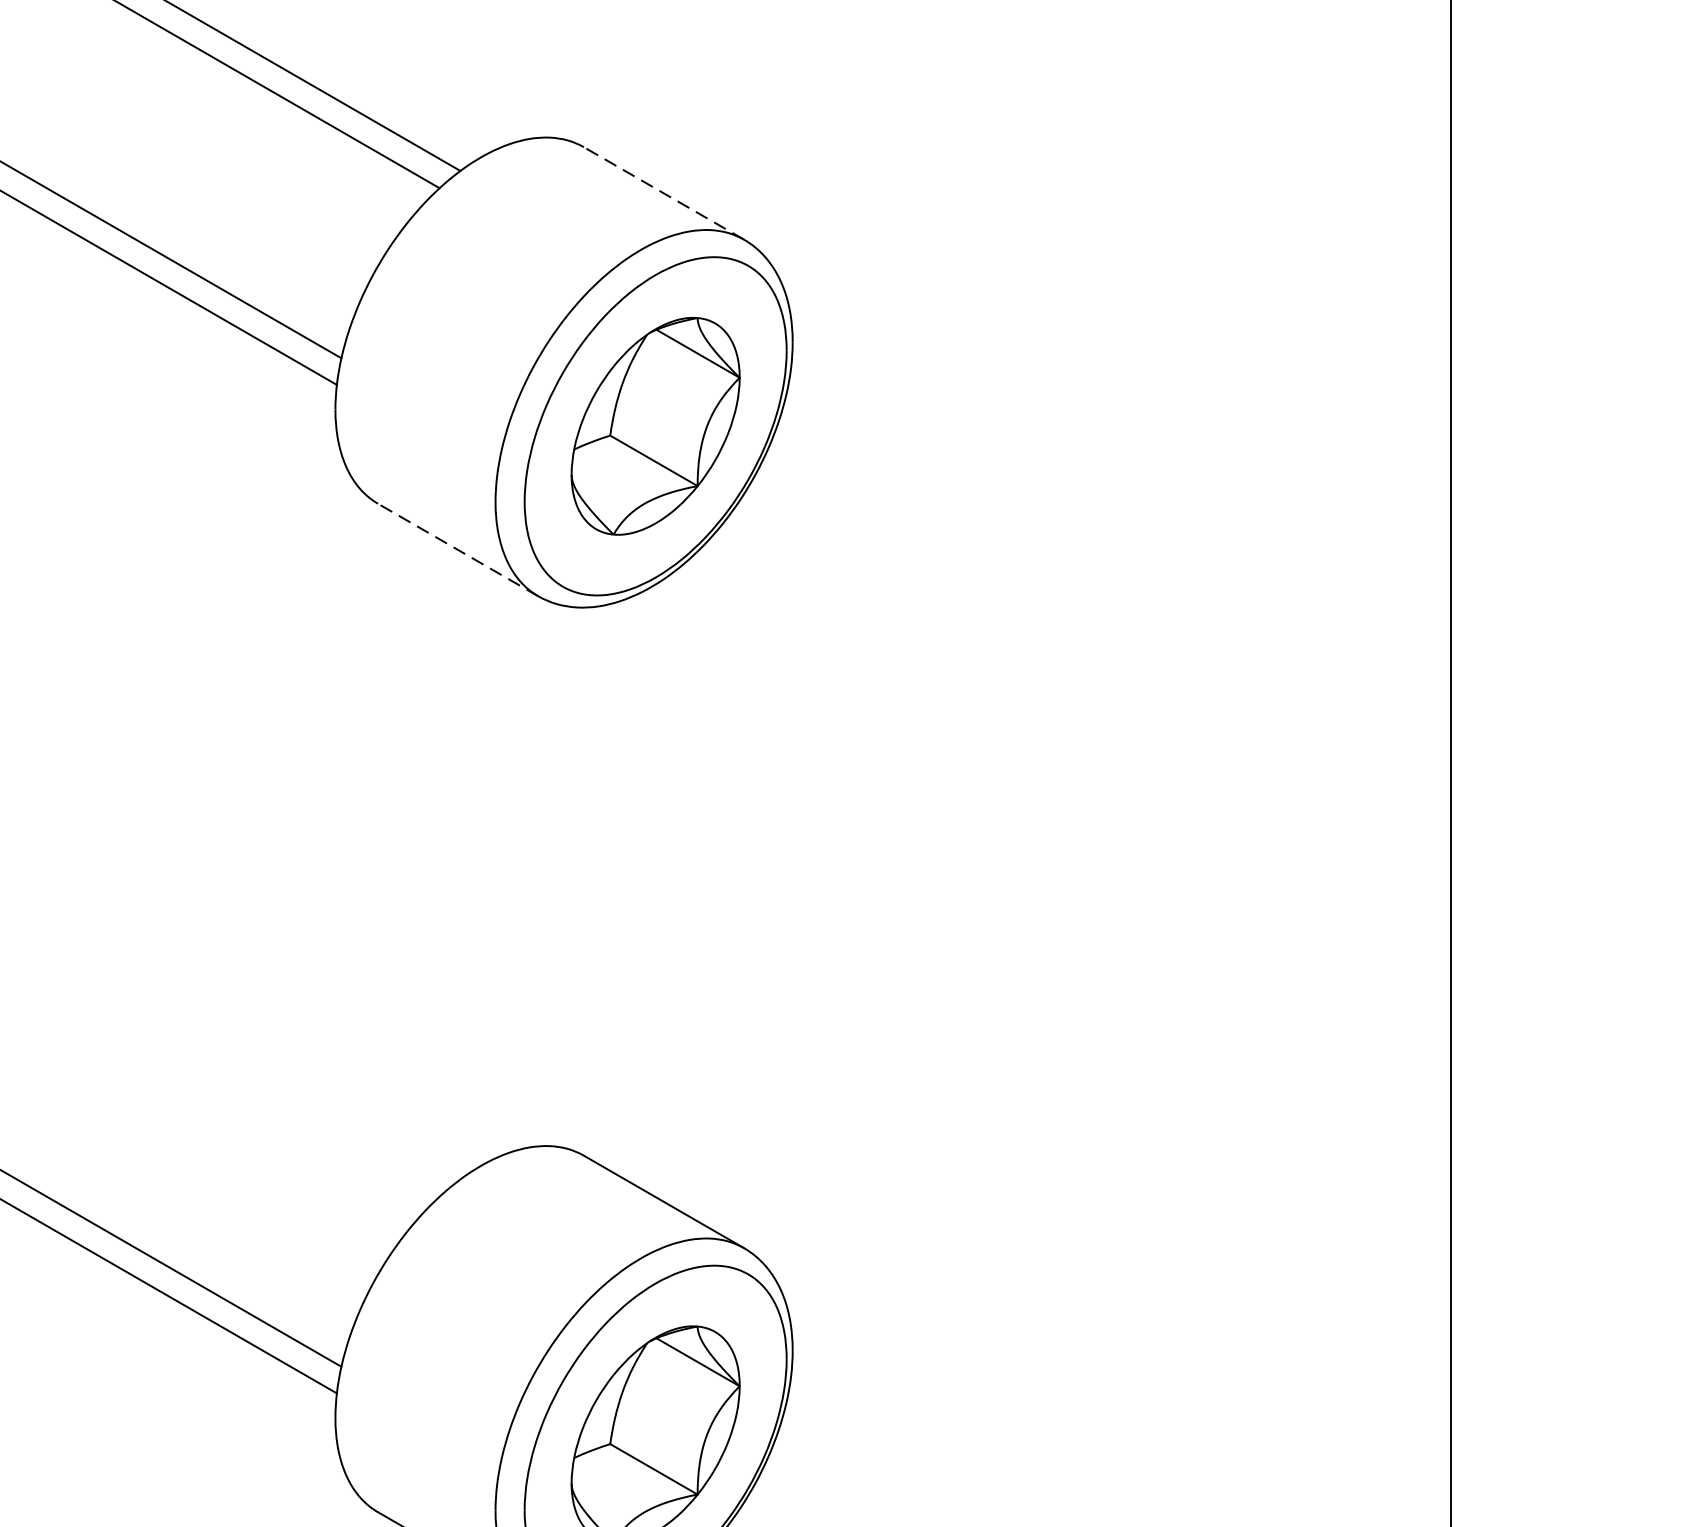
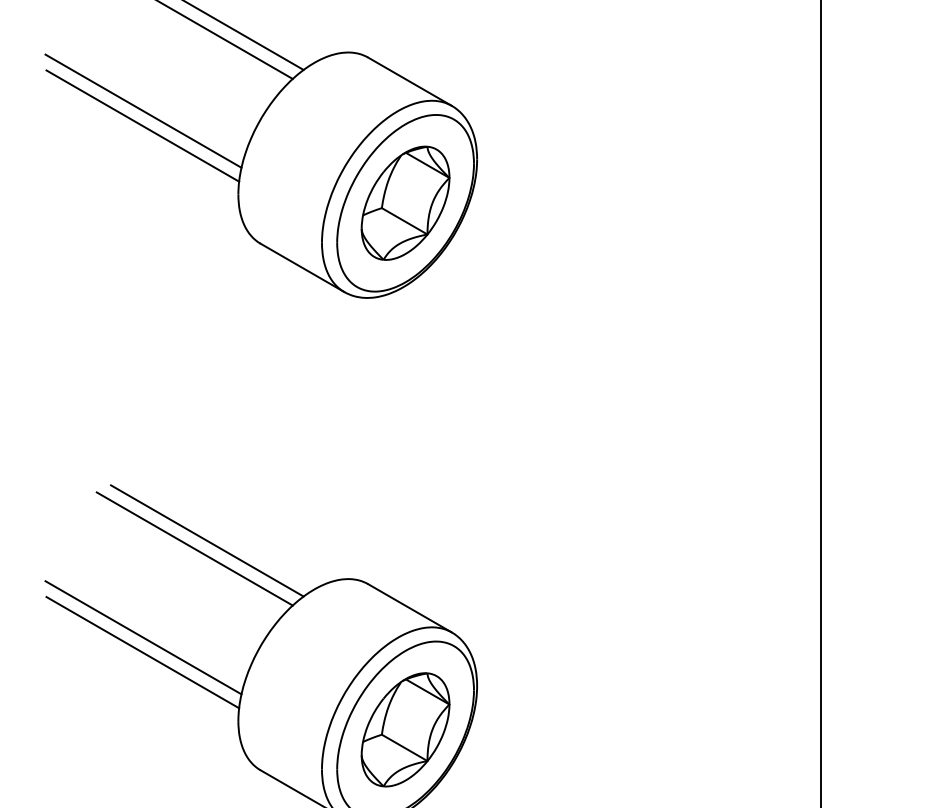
line: (663, 193) -> (409, 81), dashed -> solid
line: (458, 549) -> (302, 267), dashed -> solid
line: (276, 1072) -> (207, 540), added
line: (251, 1087) -> (194, 548), added

